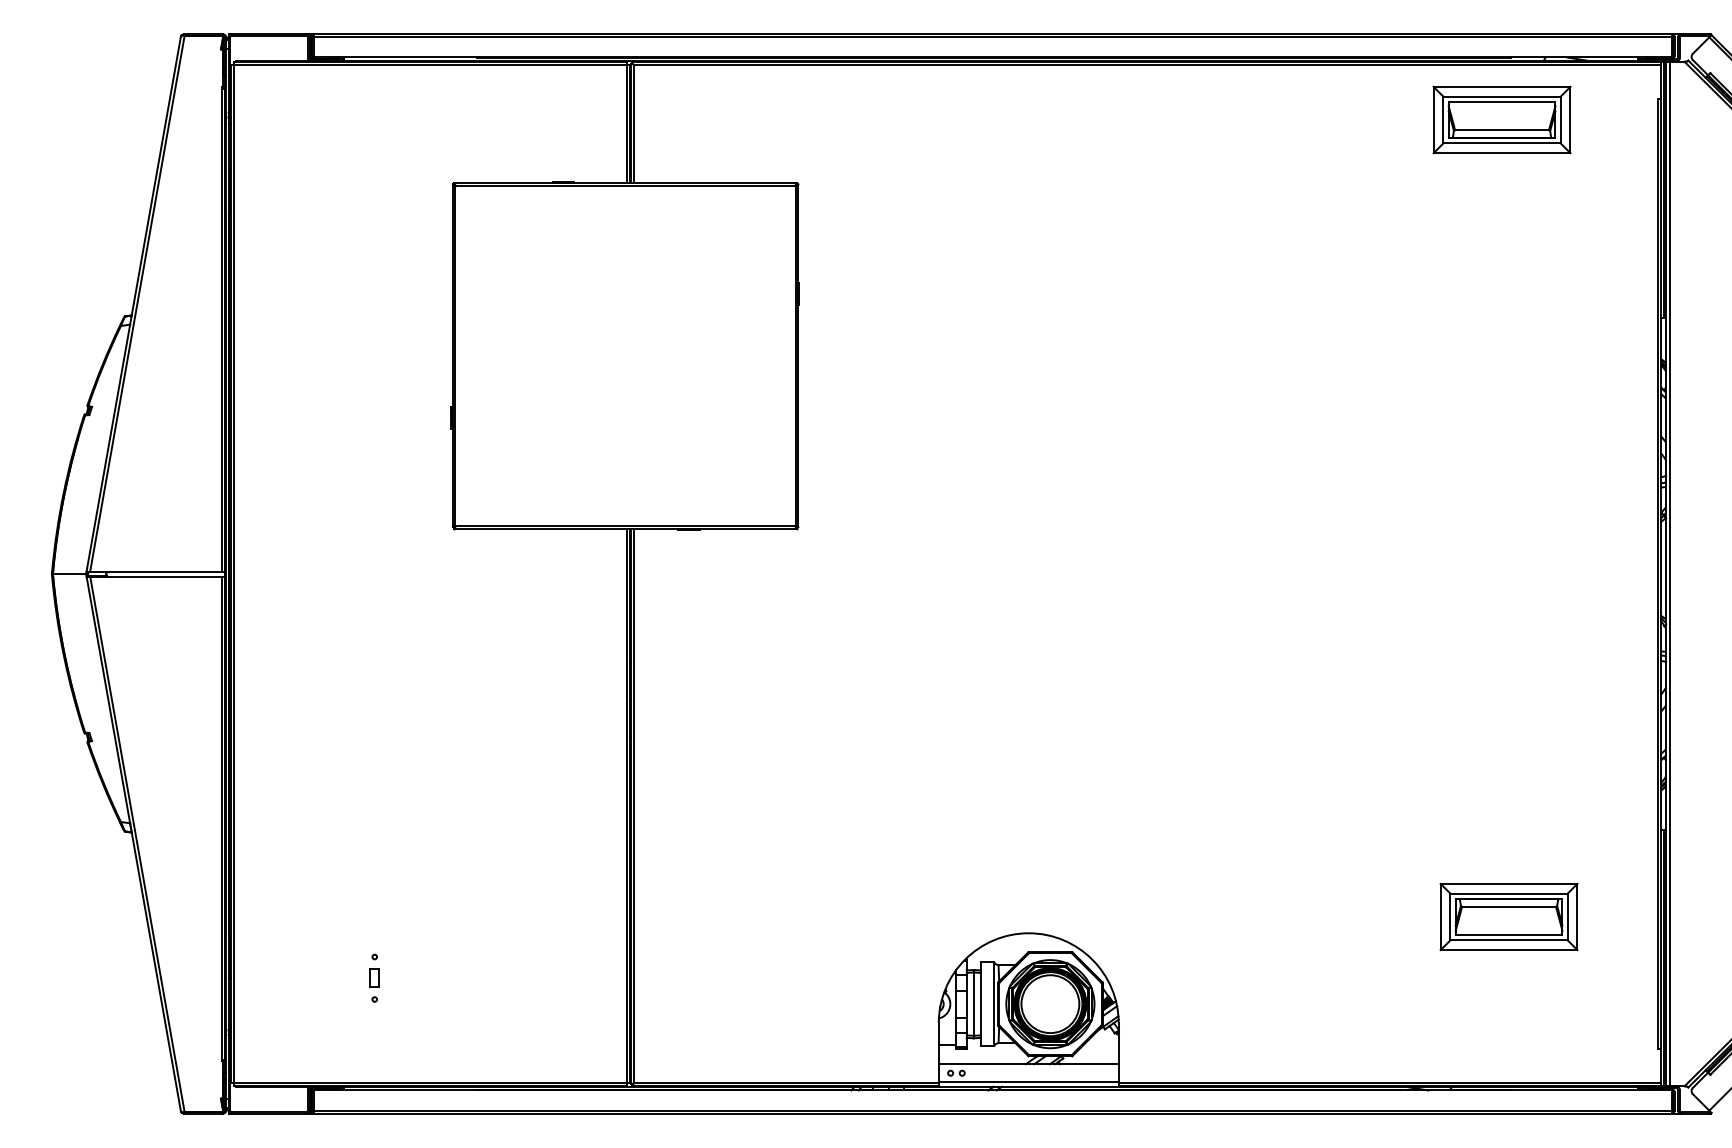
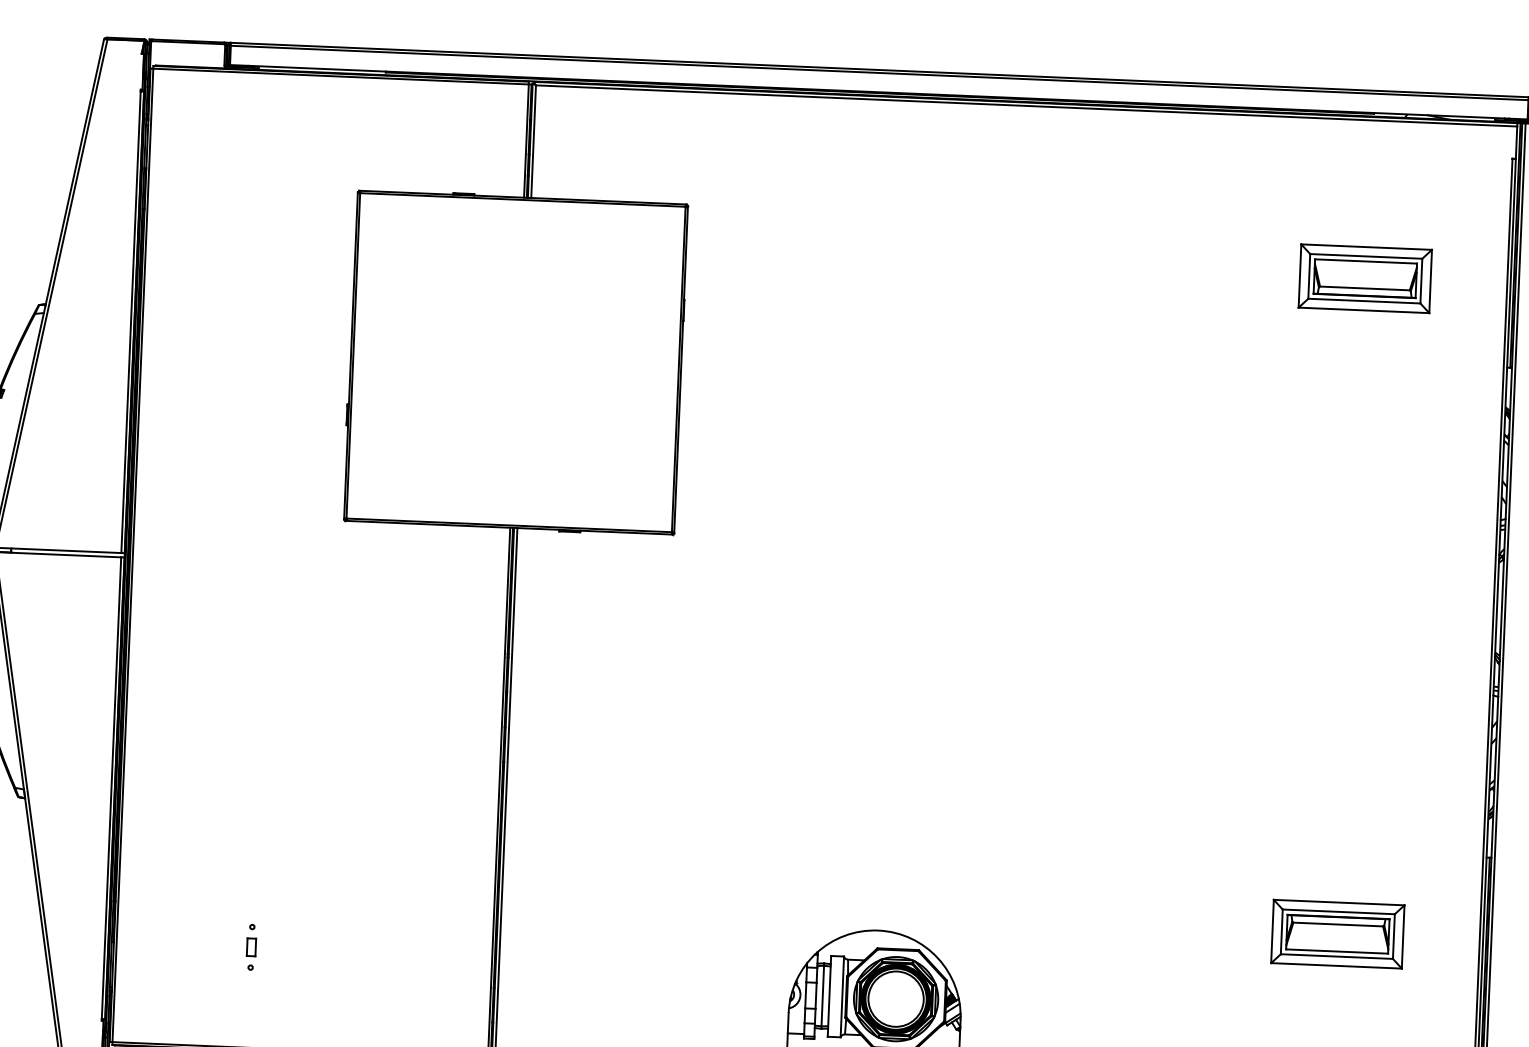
part: (1501, 119) -> (1364, 278), moved

